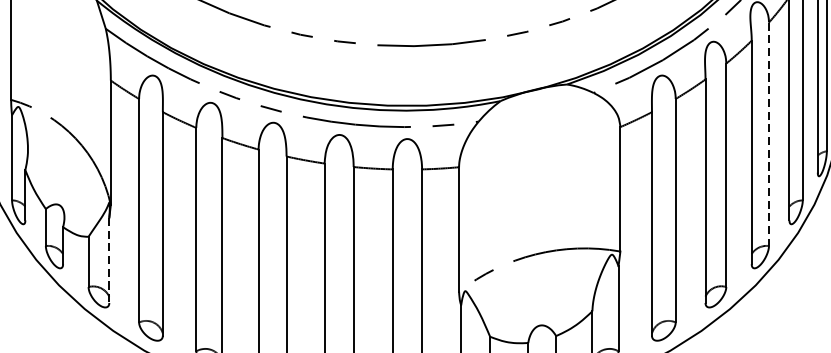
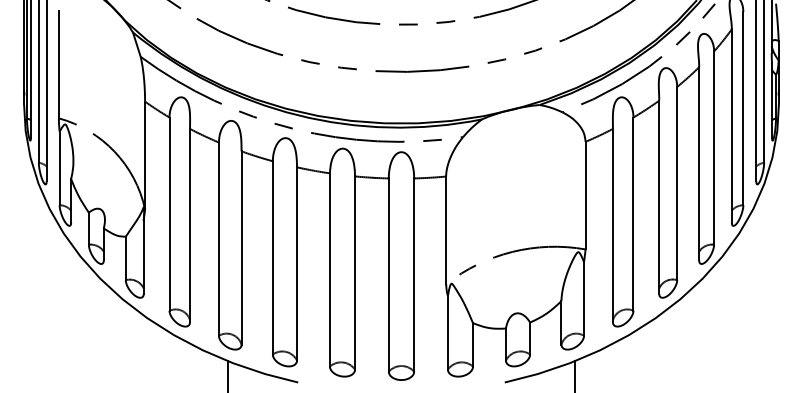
line: (769, 134) -> (714, 148), dashed -> solid
line: (109, 260) -> (143, 257), dashed -> solid

